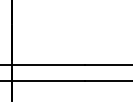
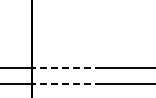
line: (48, 64) -> (66, 67), solid -> dashed
line: (48, 81) -> (66, 83), solid -> dashed

